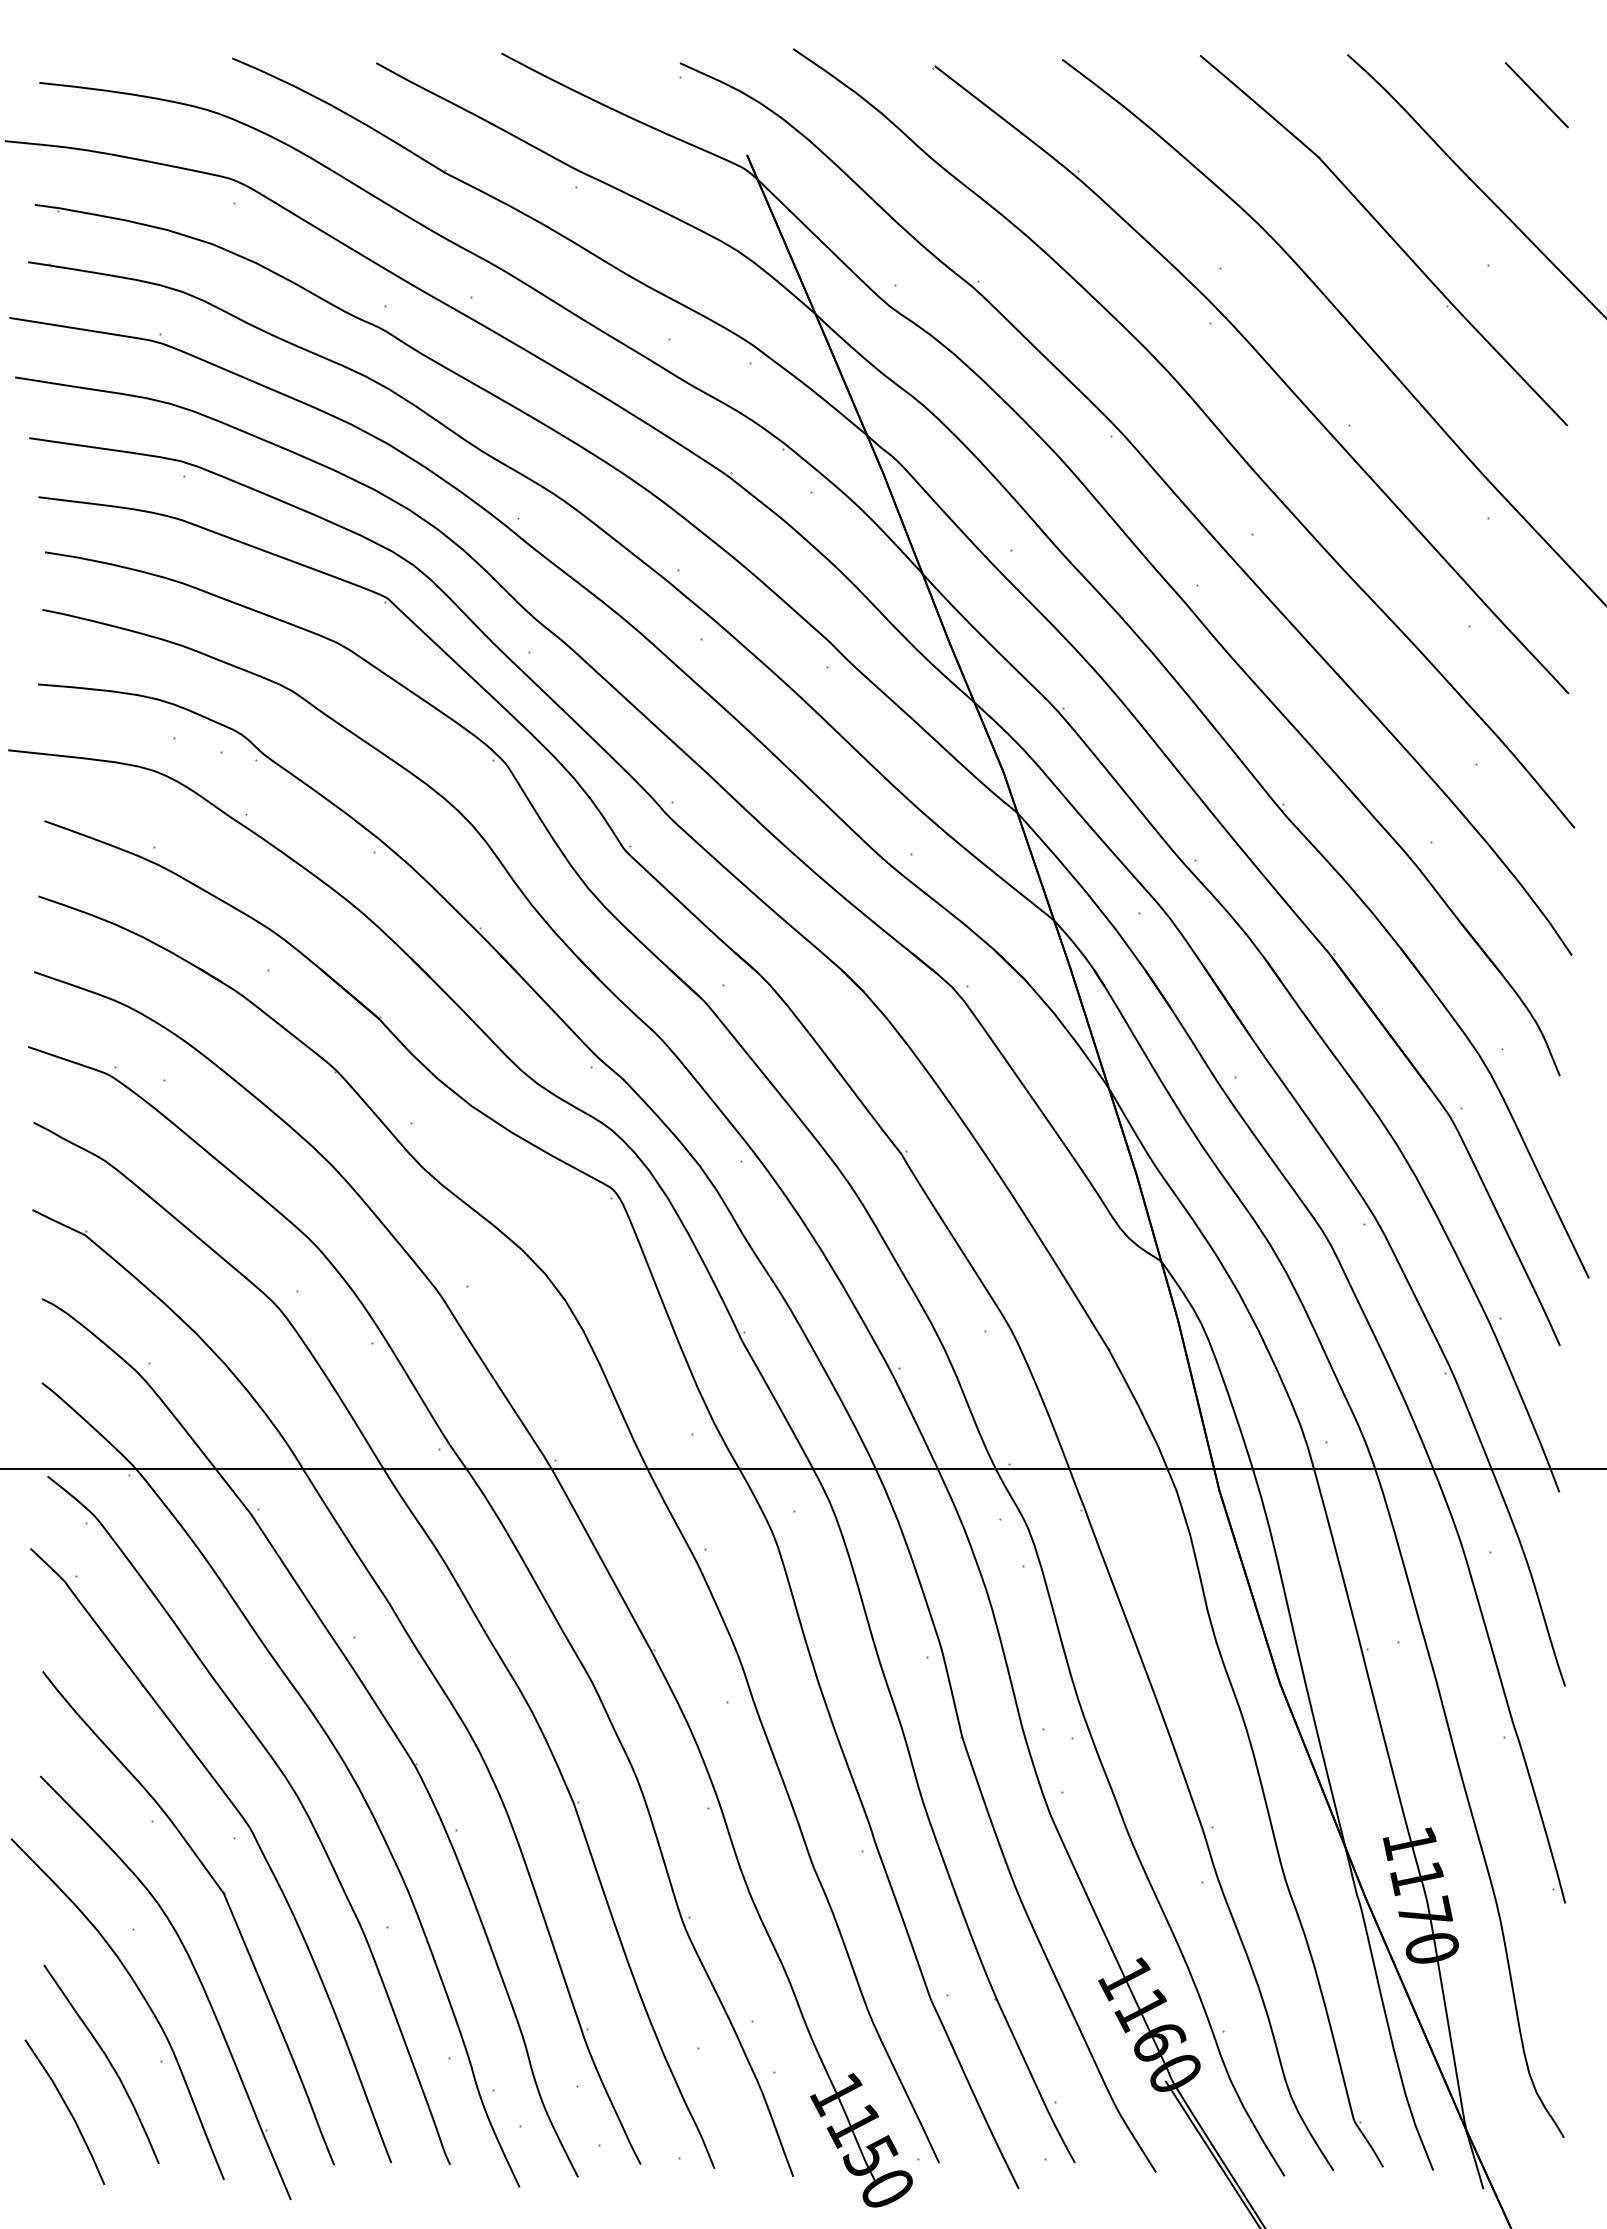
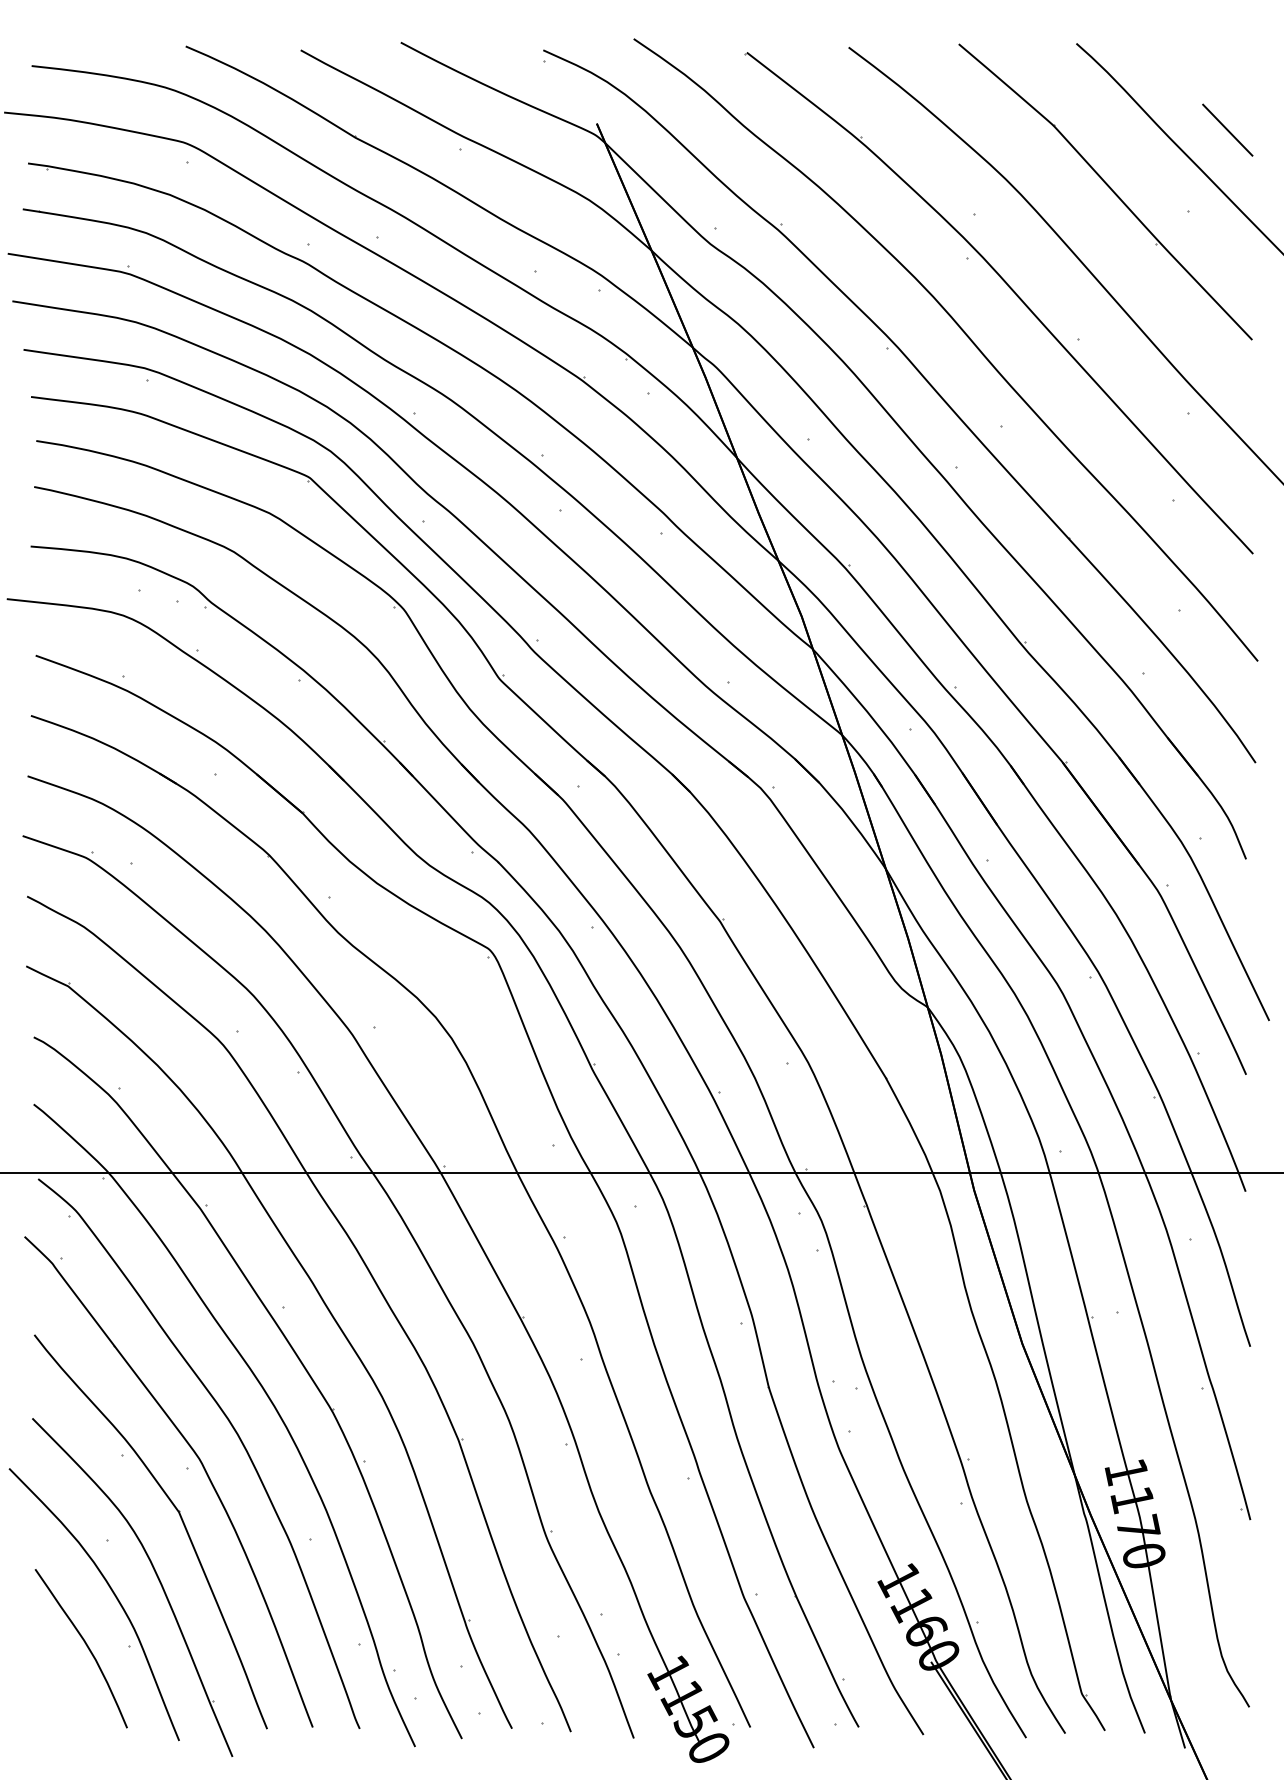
line: (1536, 95) -> (1227, 130), moved
line: (67, 2109) -> (54, 1684), removed

